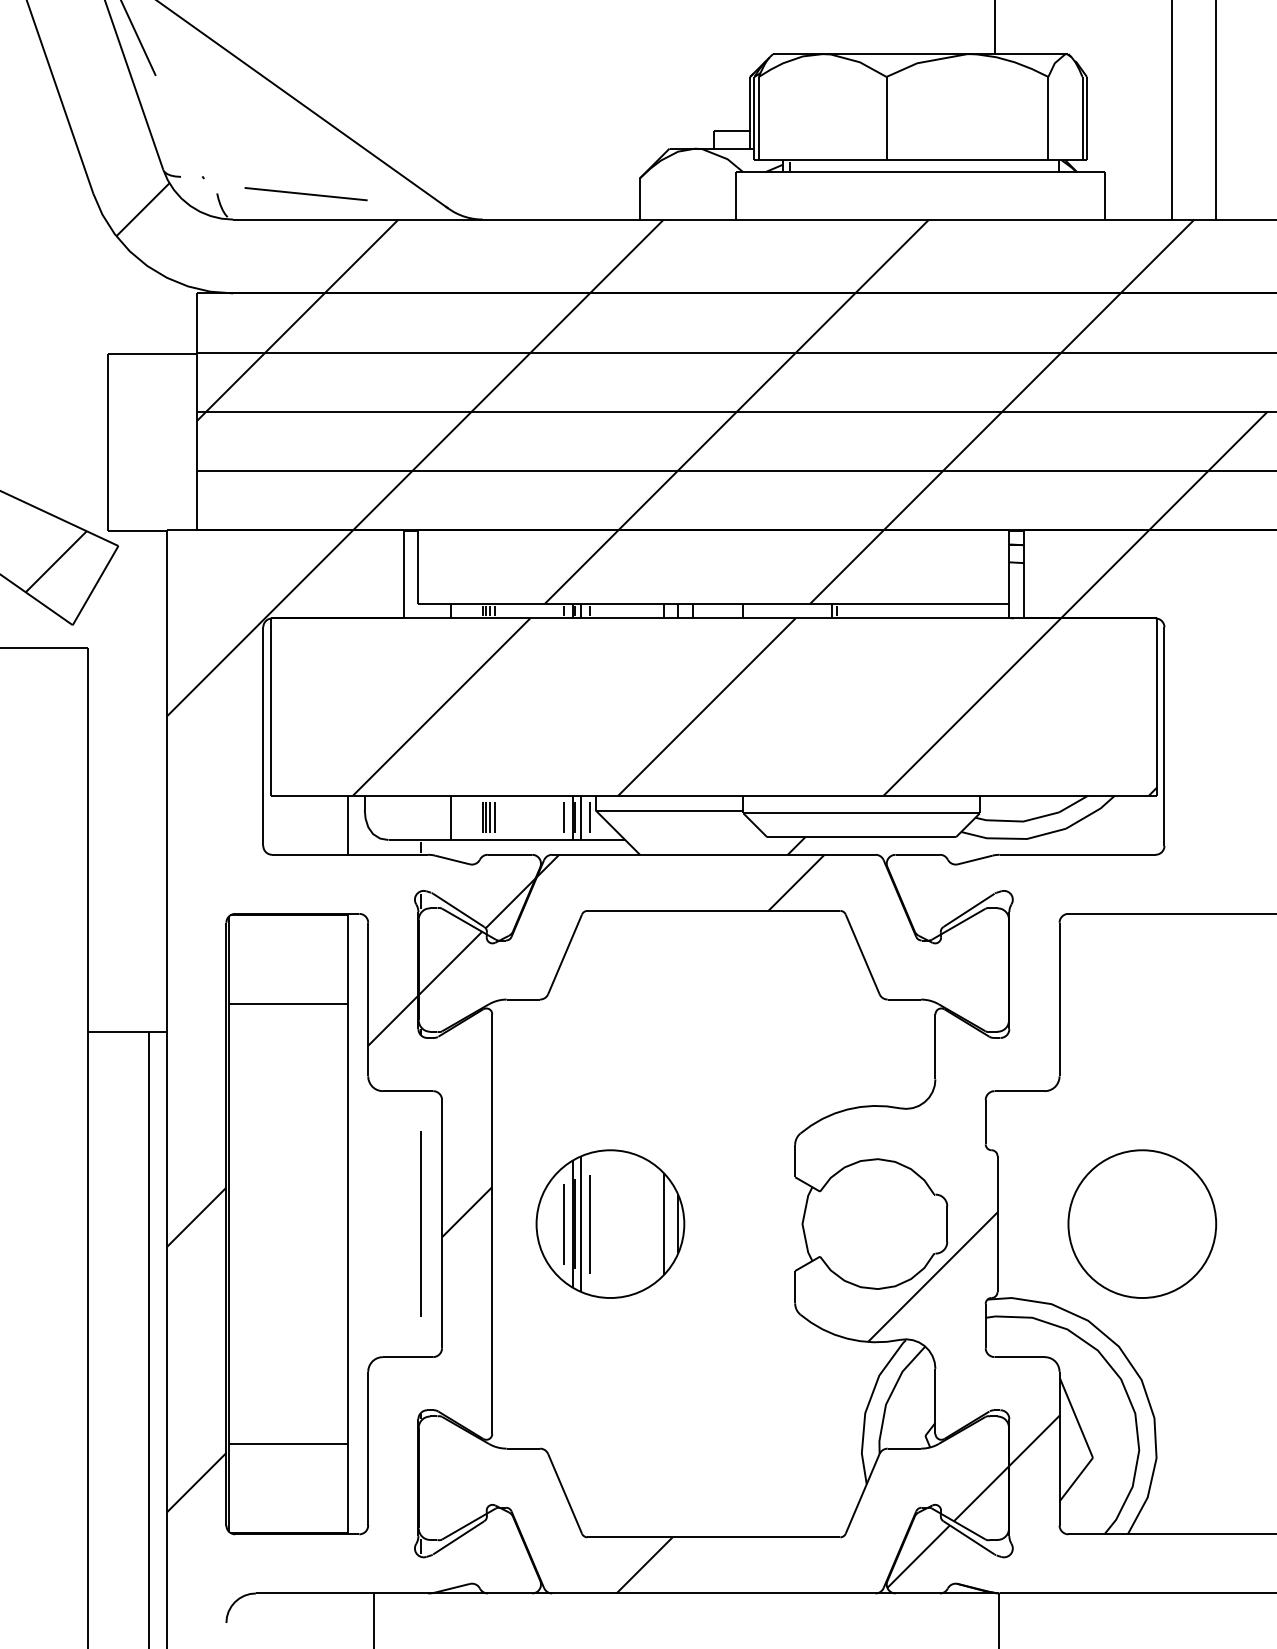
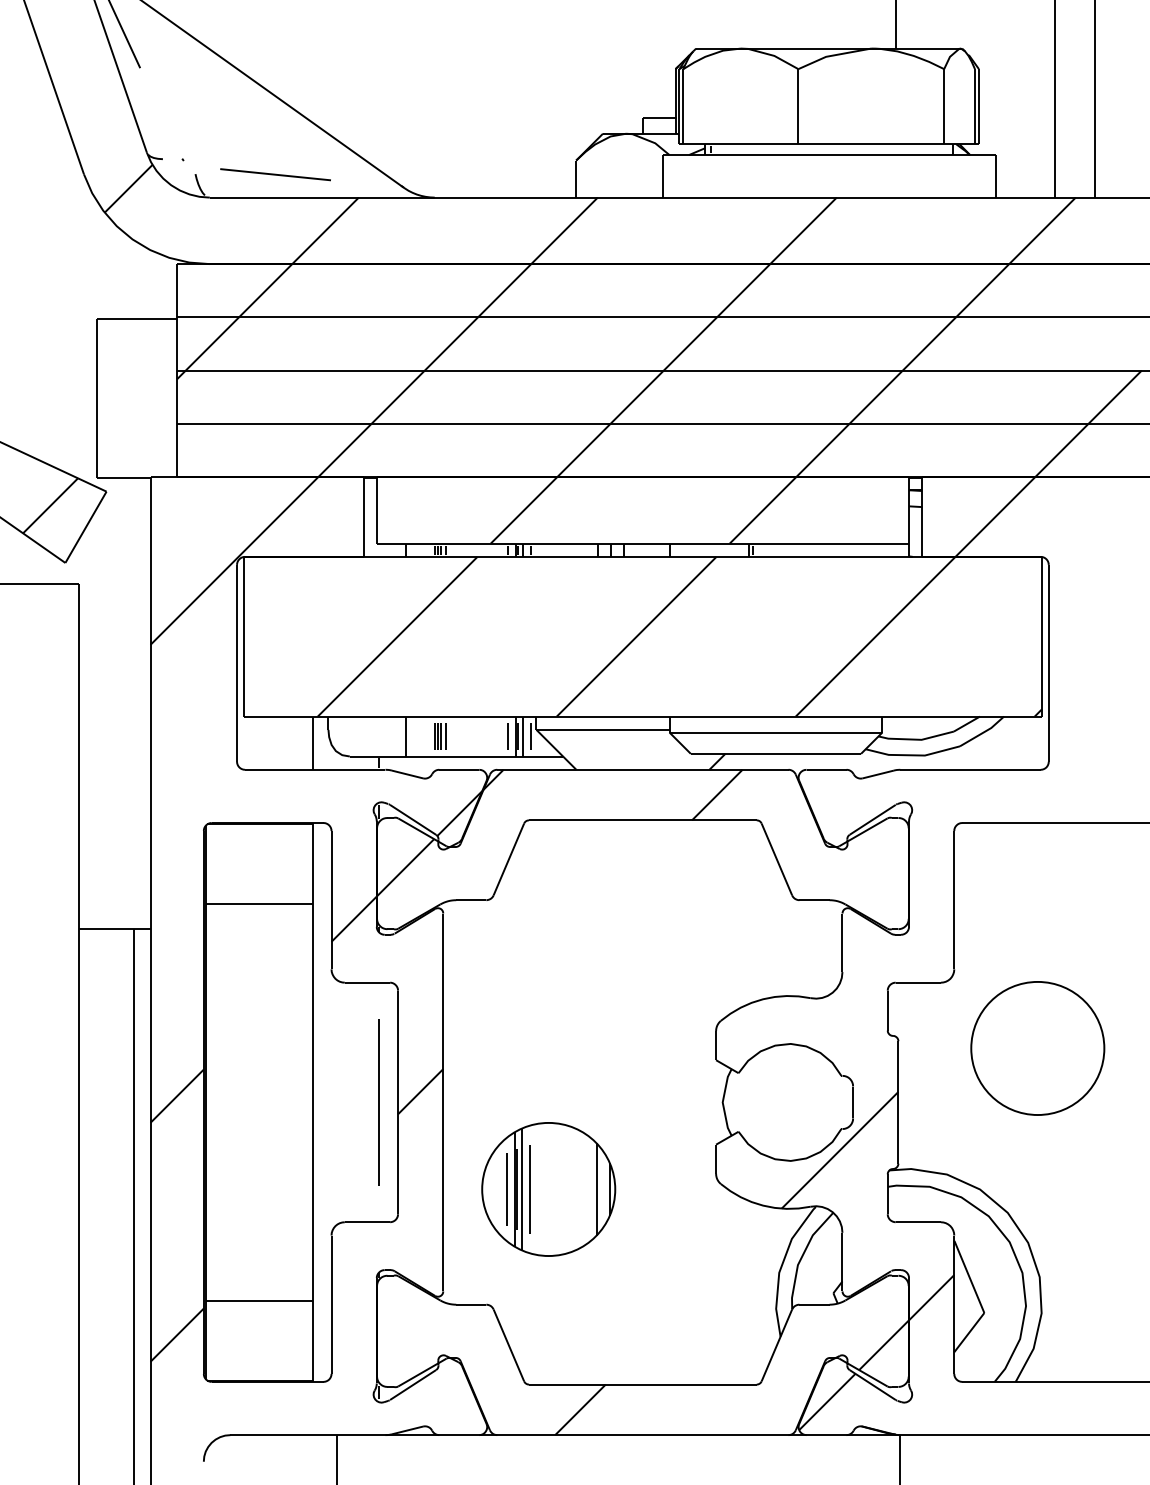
part: (610, 1224) -> (548, 1189), moved
circle: (1141, 1224) -> (1037, 1048), moved

